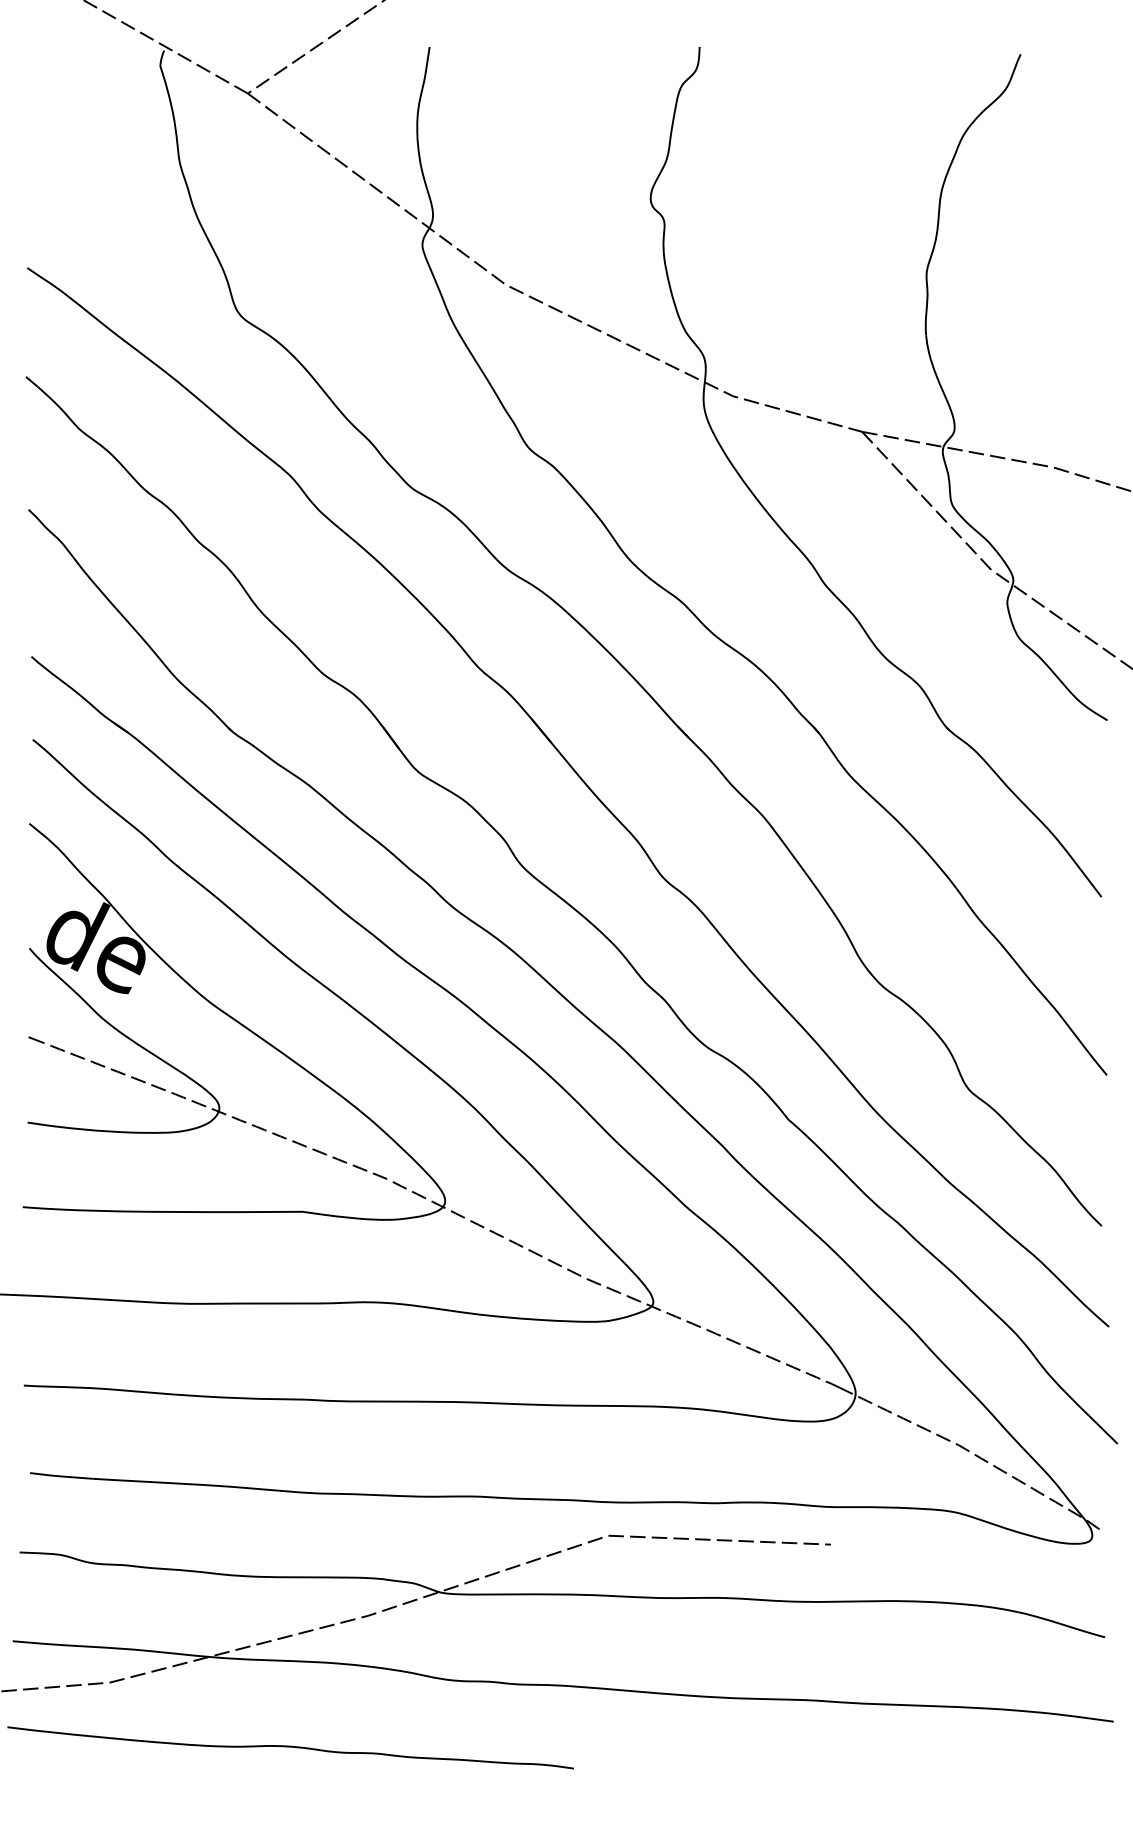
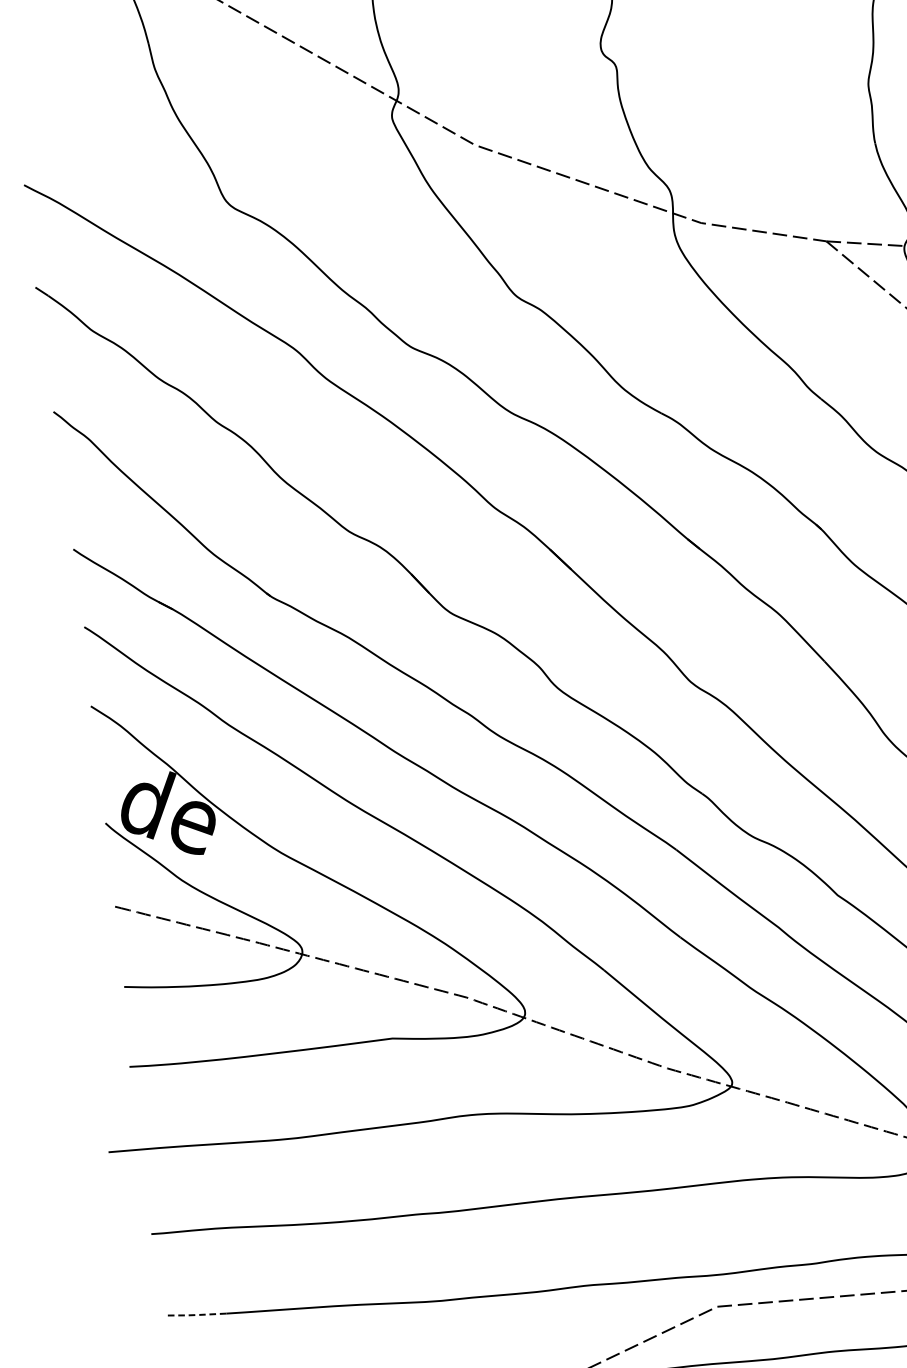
line: (60, 1476) -> (196, 1315), solid -> dashed

